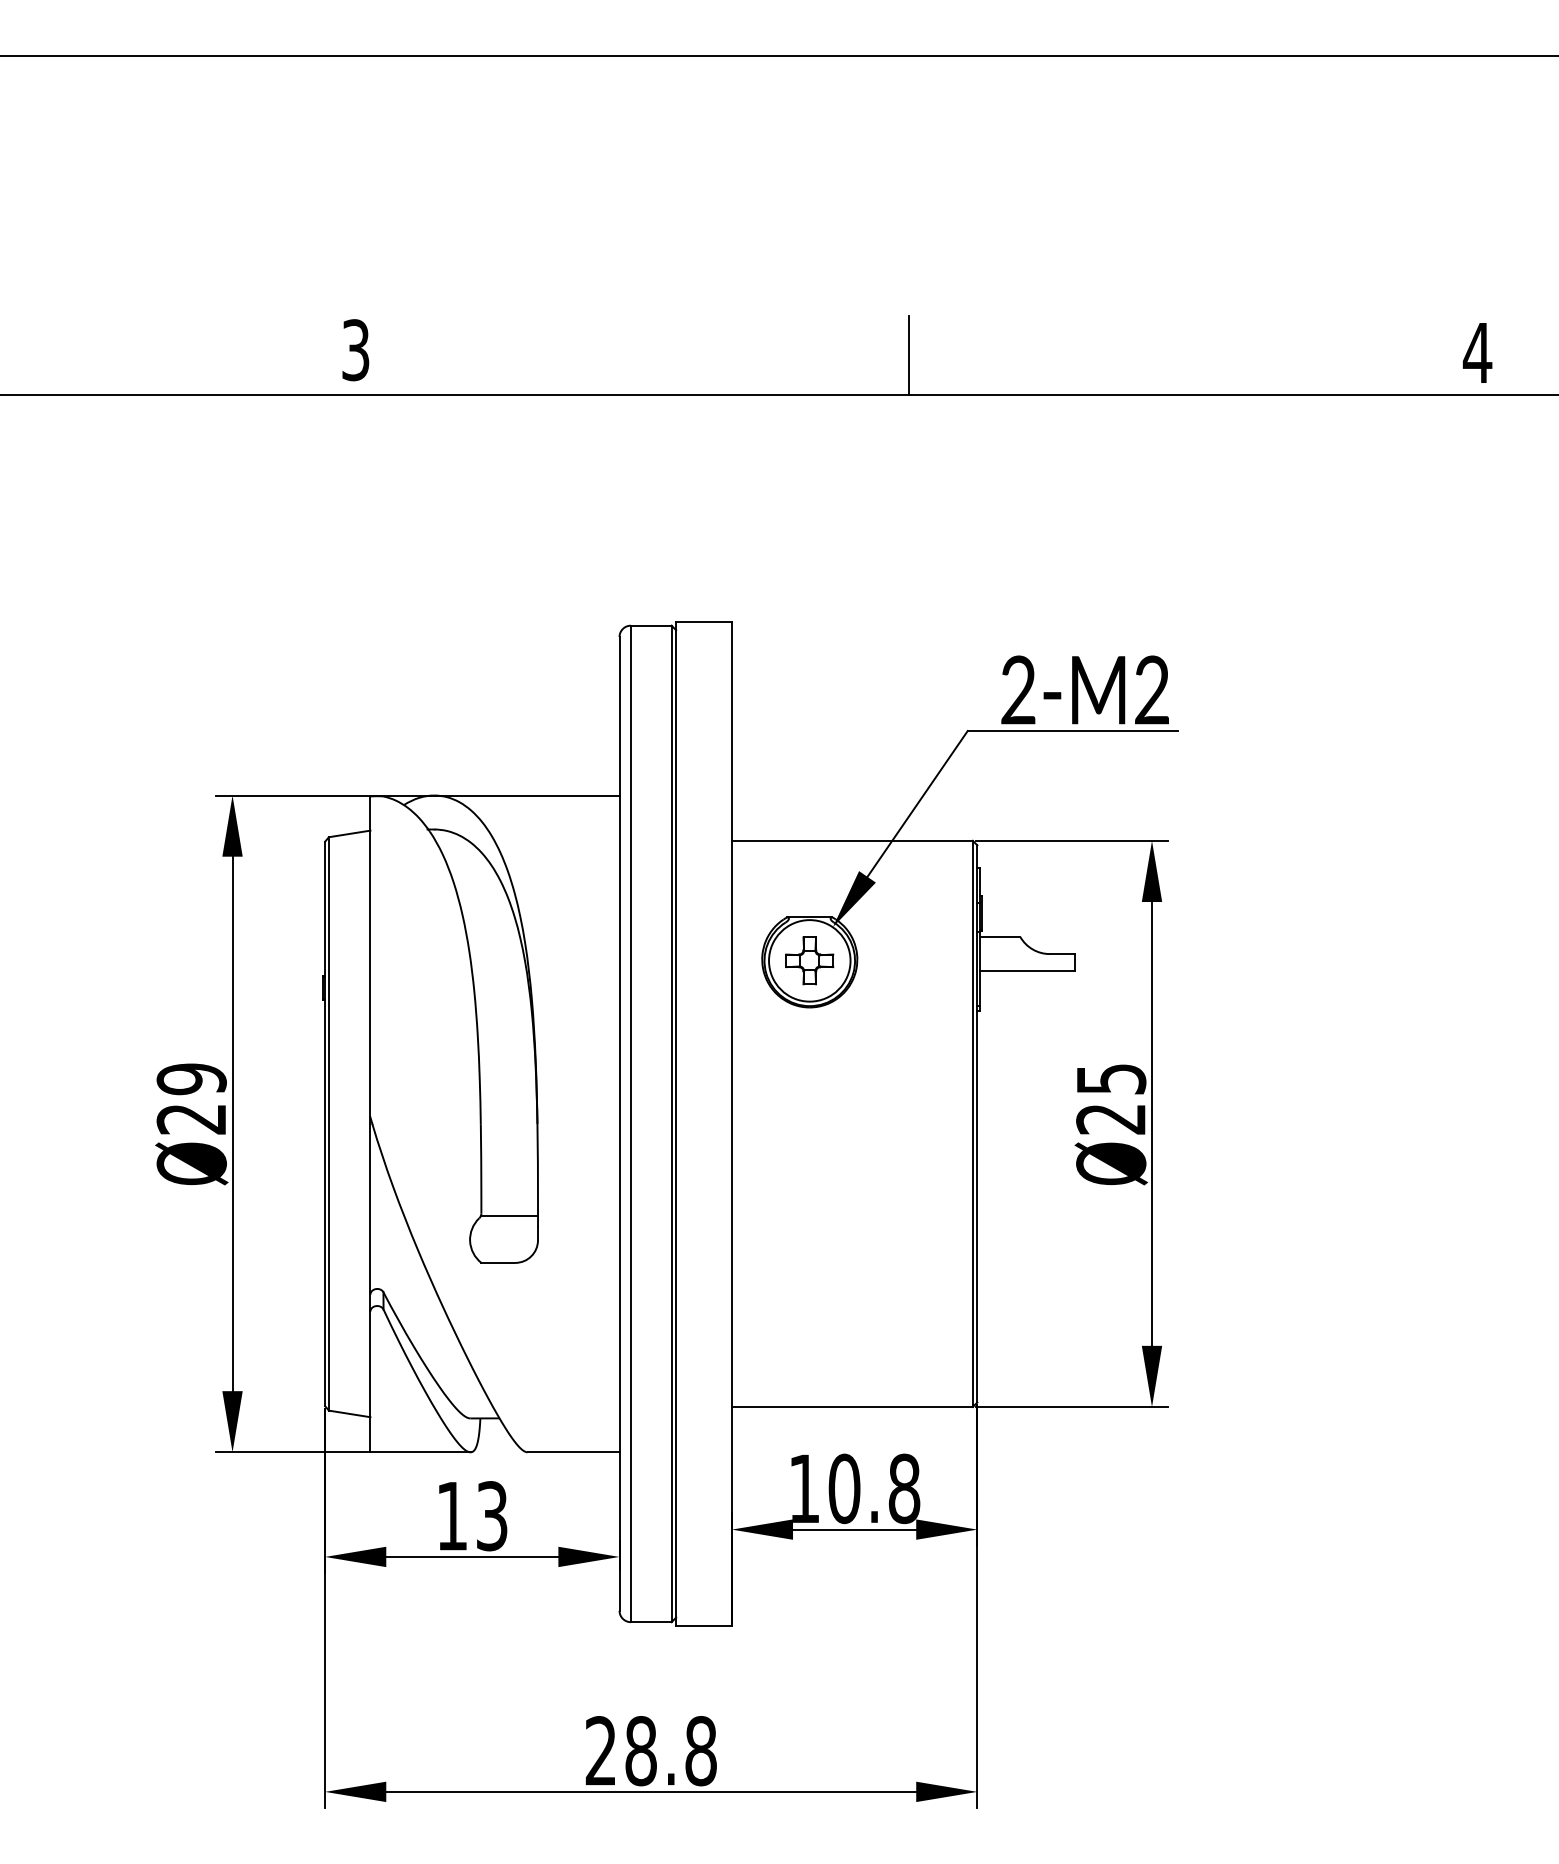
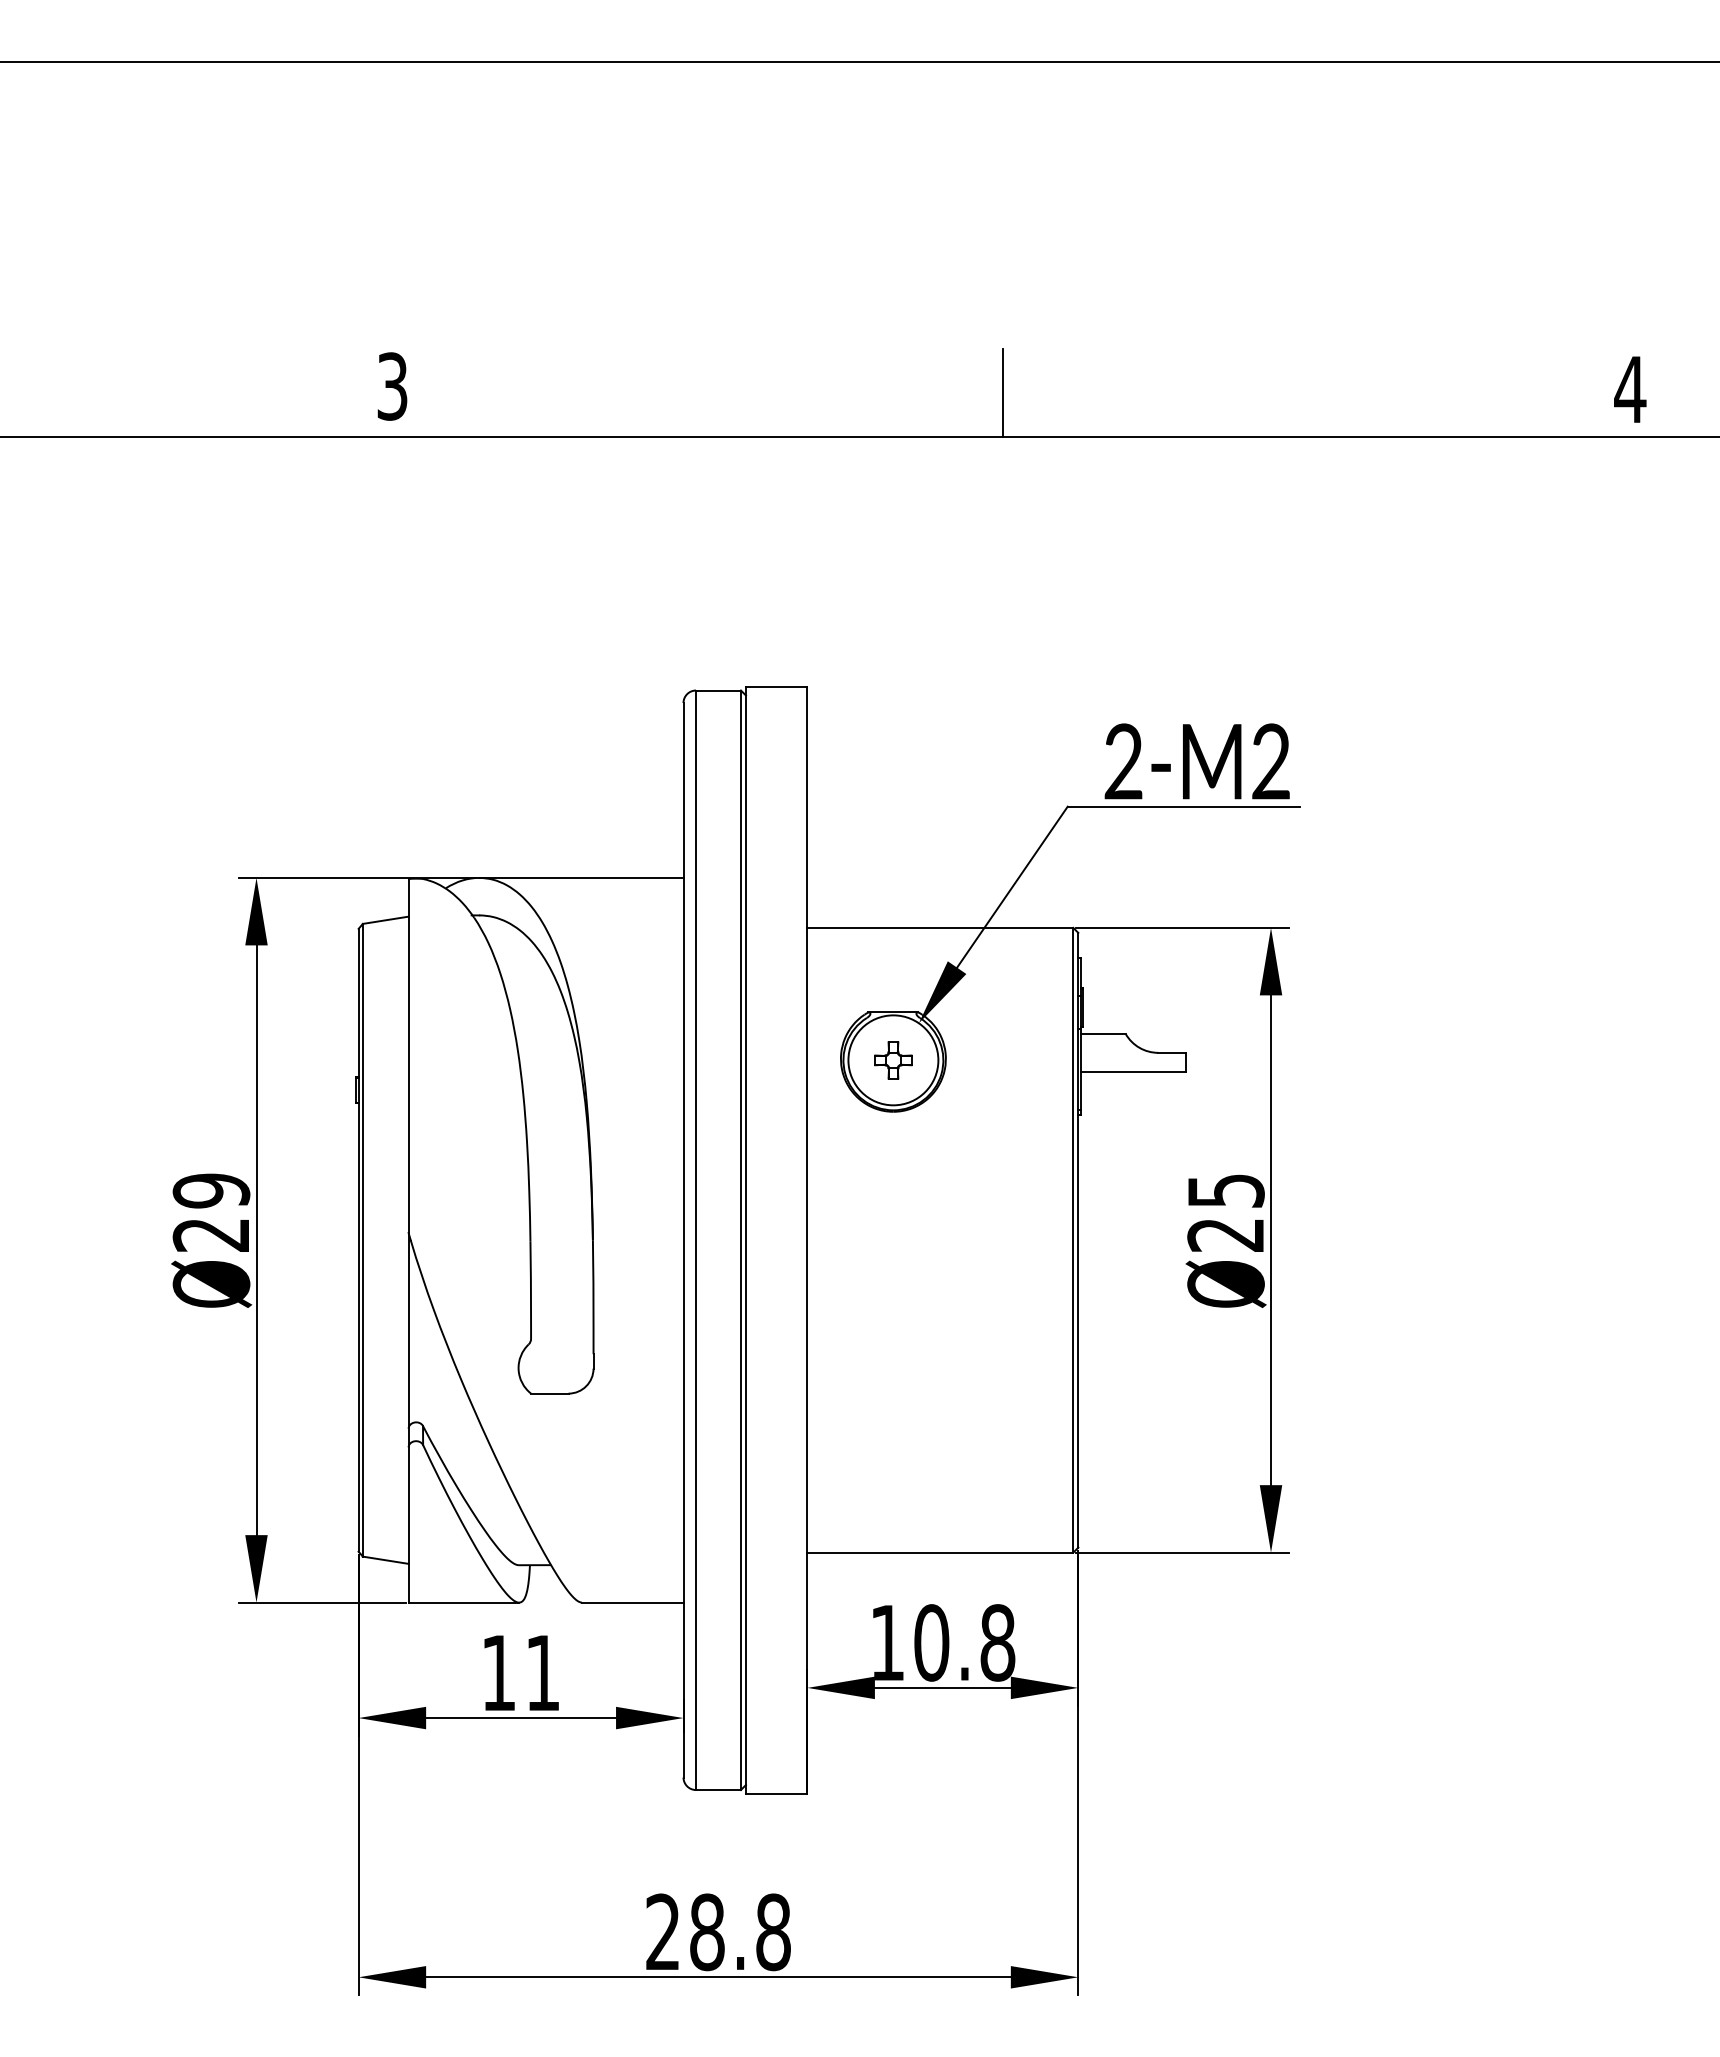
part: (809, 961) -> (893, 1060), size x0.7
line: (508, 1216) -> (561, 1342), removed
text: (491, 1515) -> (542, 1672), 13 -> 11

